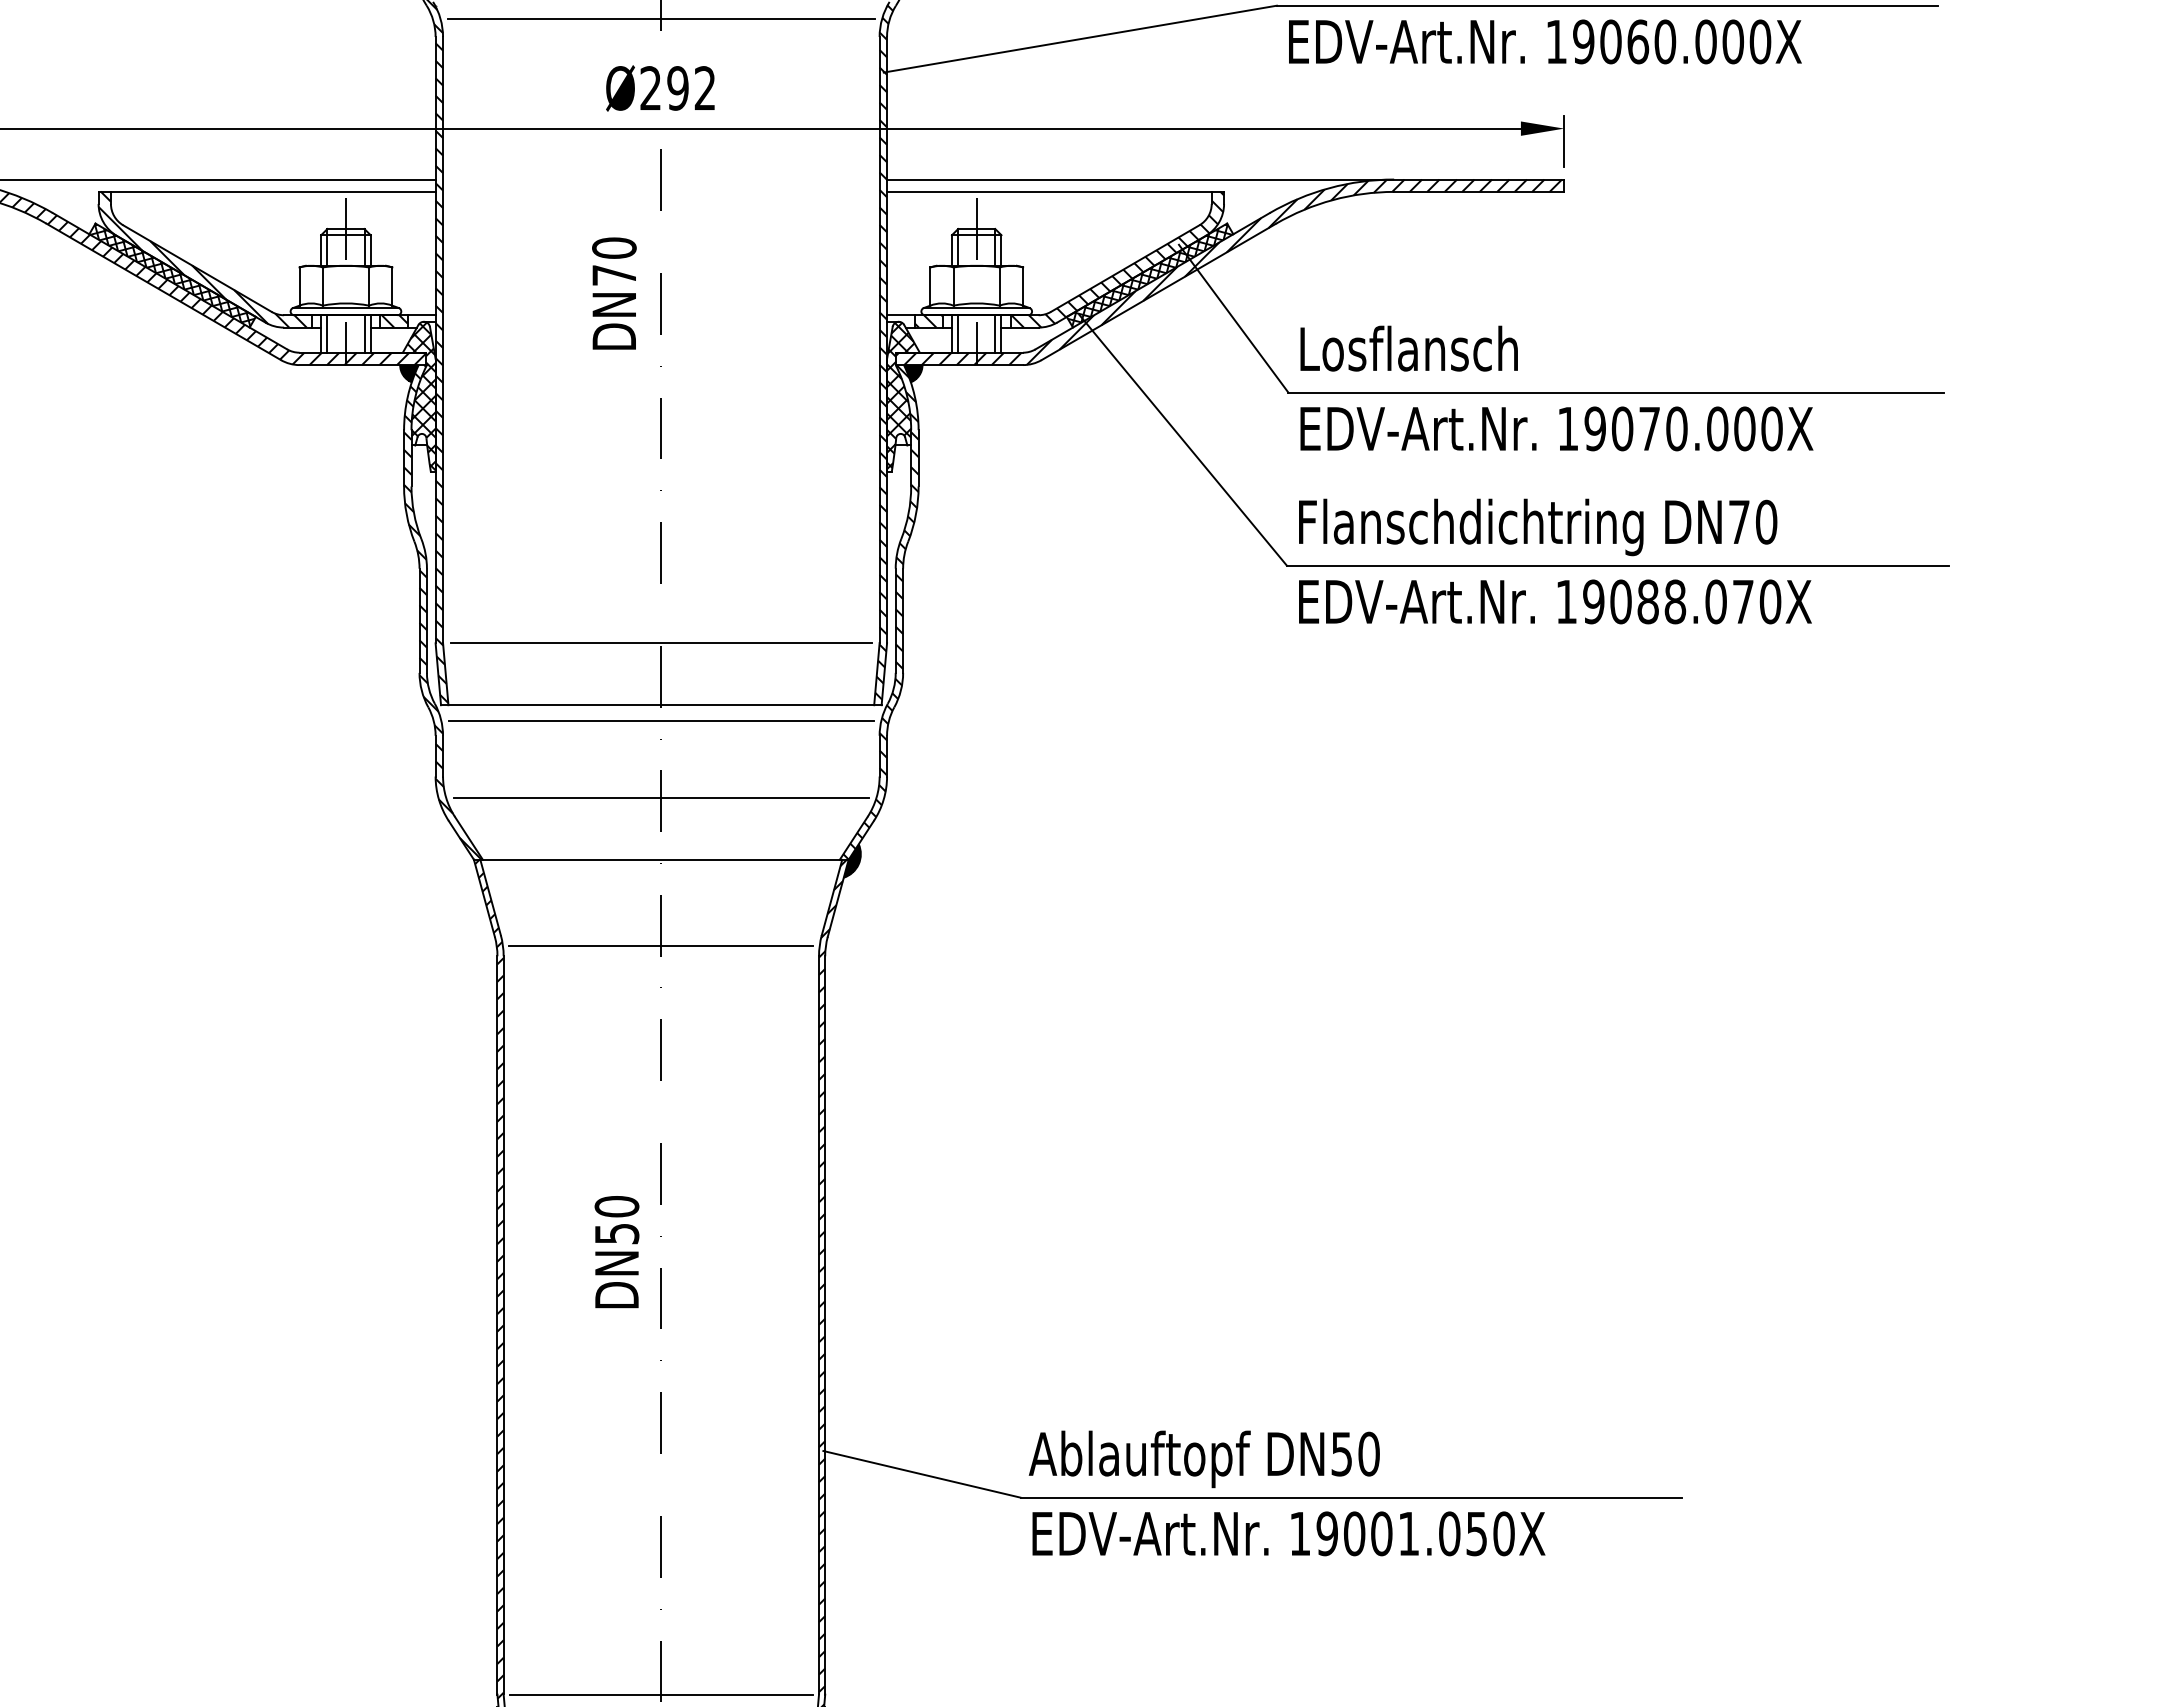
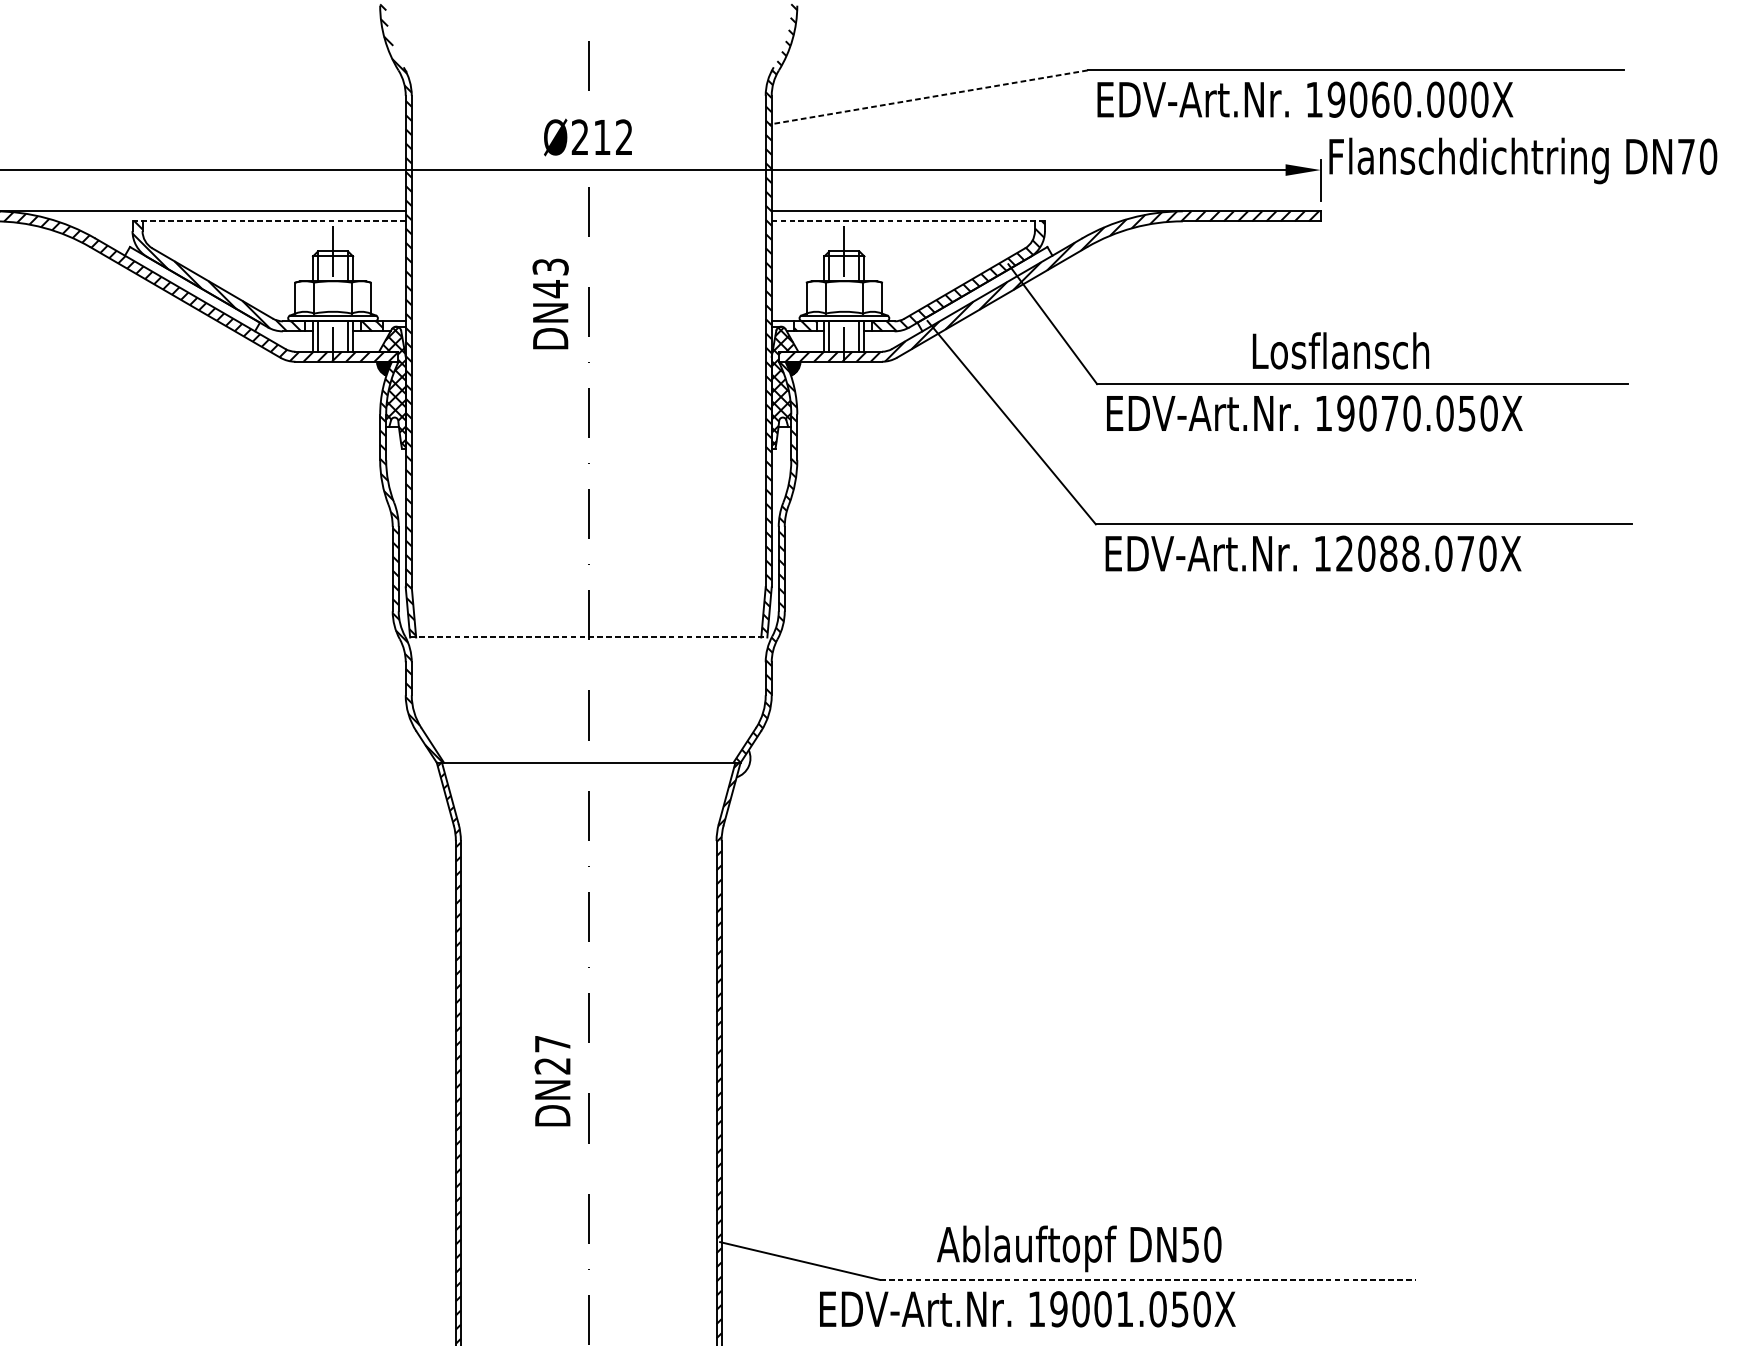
line: (661, 18) -> (588, 80), removed
line: (1079, 39) -> (927, 97), solid -> dashed
text: (677, 88) -> (601, 137), Ø292 -> Ø212
line: (267, 191) -> (269, 221), solid -> dashed
line: (1055, 191) -> (908, 221), solid -> dashed
text: (614, 261) -> (550, 277), DN70 -> DN43
hatch: (172, 275) -> (192, 289), removed
hatch: (1149, 275) -> (984, 289), removed
text: (1408, 348) -> (1340, 350), moved
text: (1744, 428) -> (1466, 413), 19070.000X -> 19070.050X
text: (1538, 527) -> (1523, 161), moved
text: (1593, 601) -> (1344, 553), 19088.070X -> 12088.070X
line: (661, 643) -> (588, 587), removed
line: (661, 705) -> (588, 637), solid -> dashed
line: (660, 721) -> (588, 650), removed
line: (660, 797) -> (588, 712), removed
hatch: (851, 860) -> (742, 763), removed
line: (661, 946) -> (588, 833), removed
text: (616, 1220) -> (552, 1055), DN50 -> DN27
text: (1203, 1459) -> (1078, 1248), moved
line: (1351, 1497) -> (1148, 1279), solid -> dashed
text: (1288, 1533) -> (1027, 1308), moved

